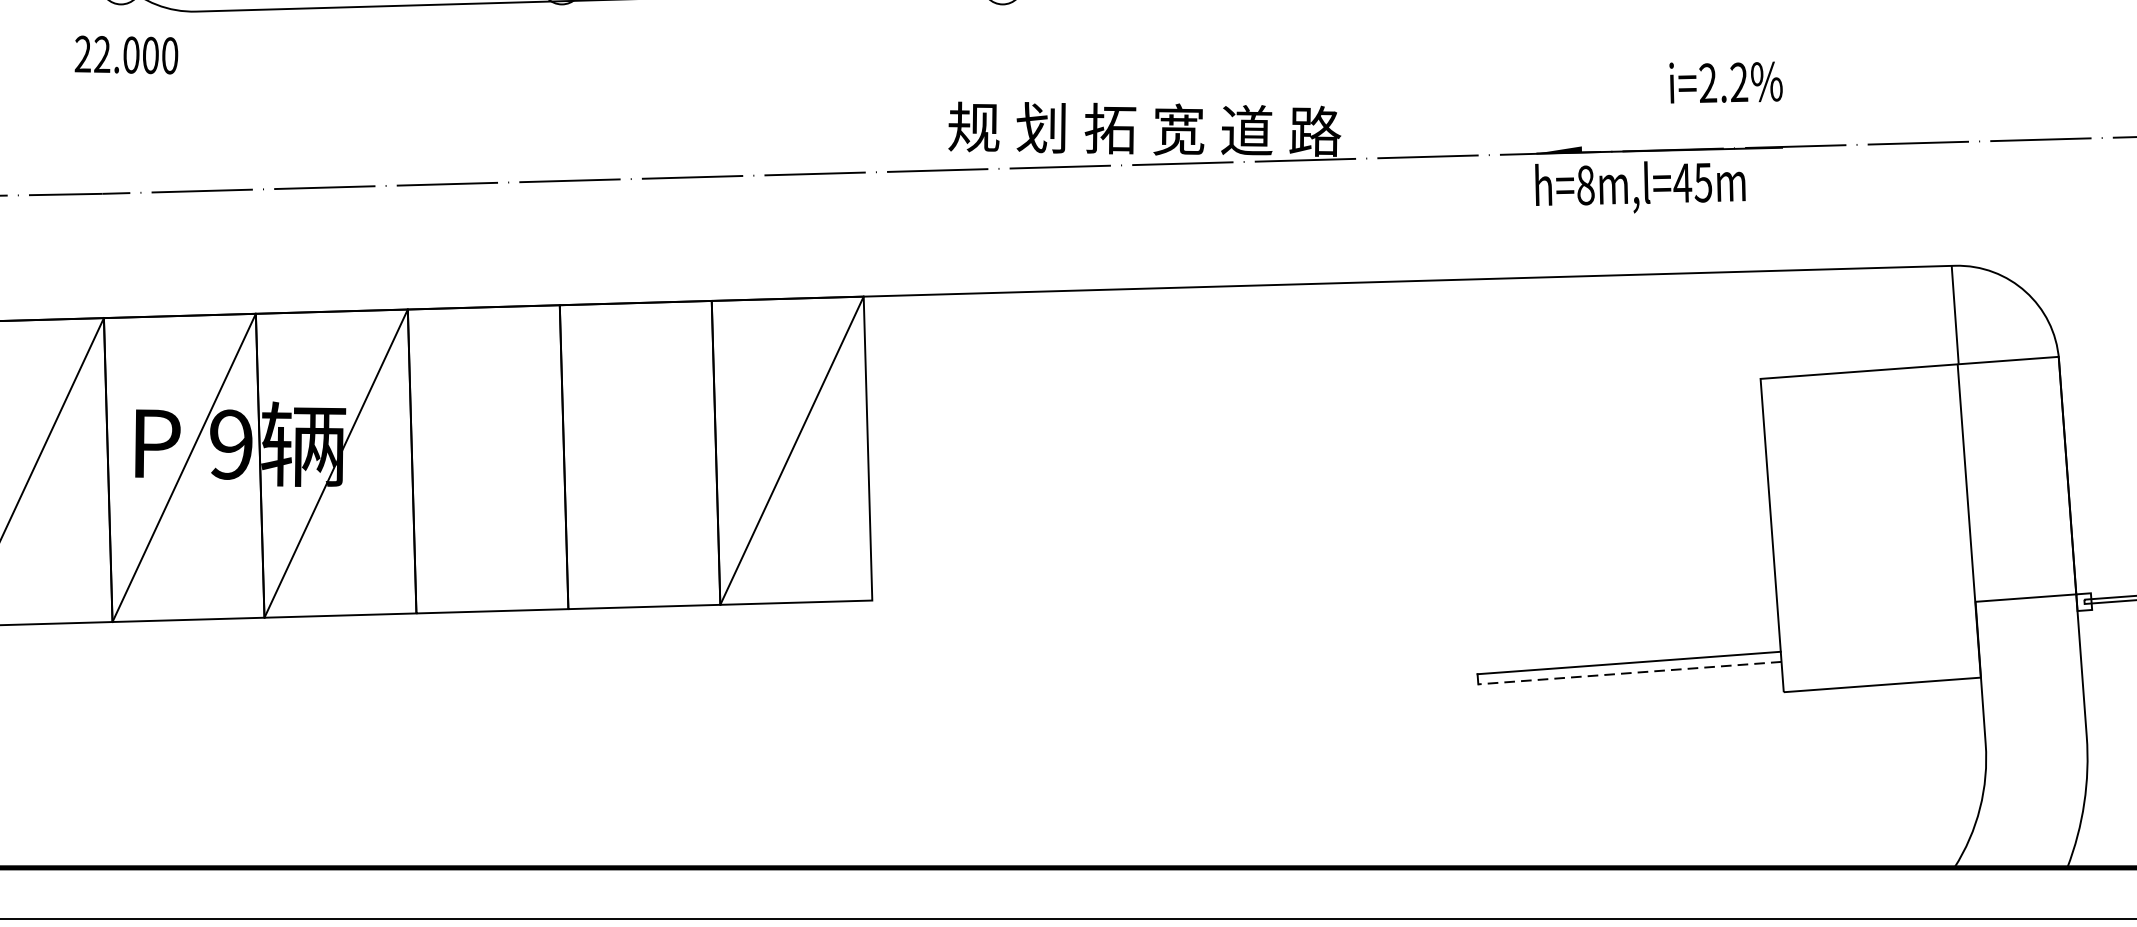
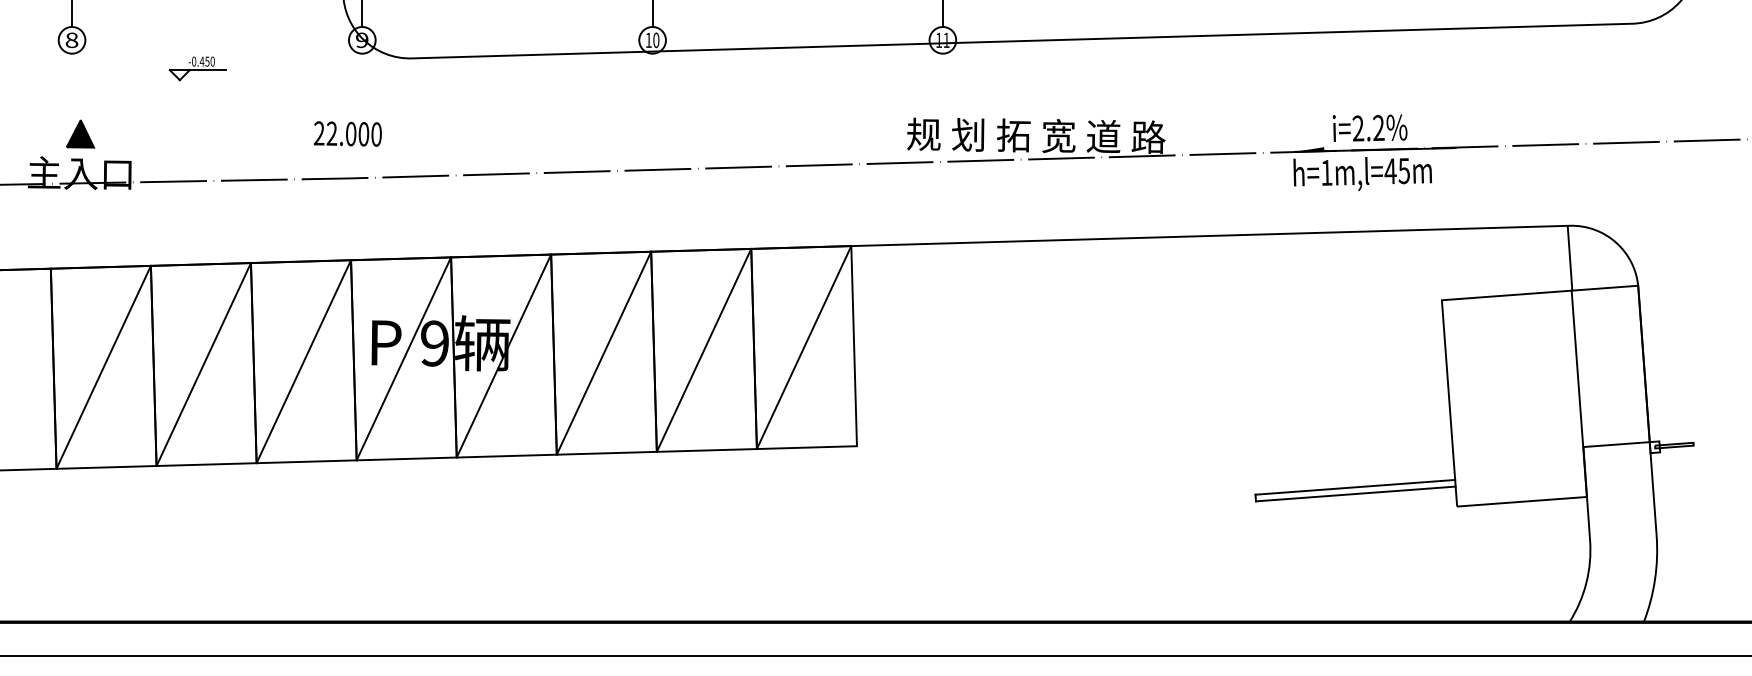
text: (125, 54) -> (347, 133), moved
text: (1726, 81) -> (1370, 127), moved
text: (1585, 184) -> (1326, 172), h=8m,l=45m -> h=1m,l=45m
line: (639, 453) -> (703, 349), added
line: (487, 458) -> (603, 352), added
line: (1629, 673) -> (1355, 494), dashed -> solid

